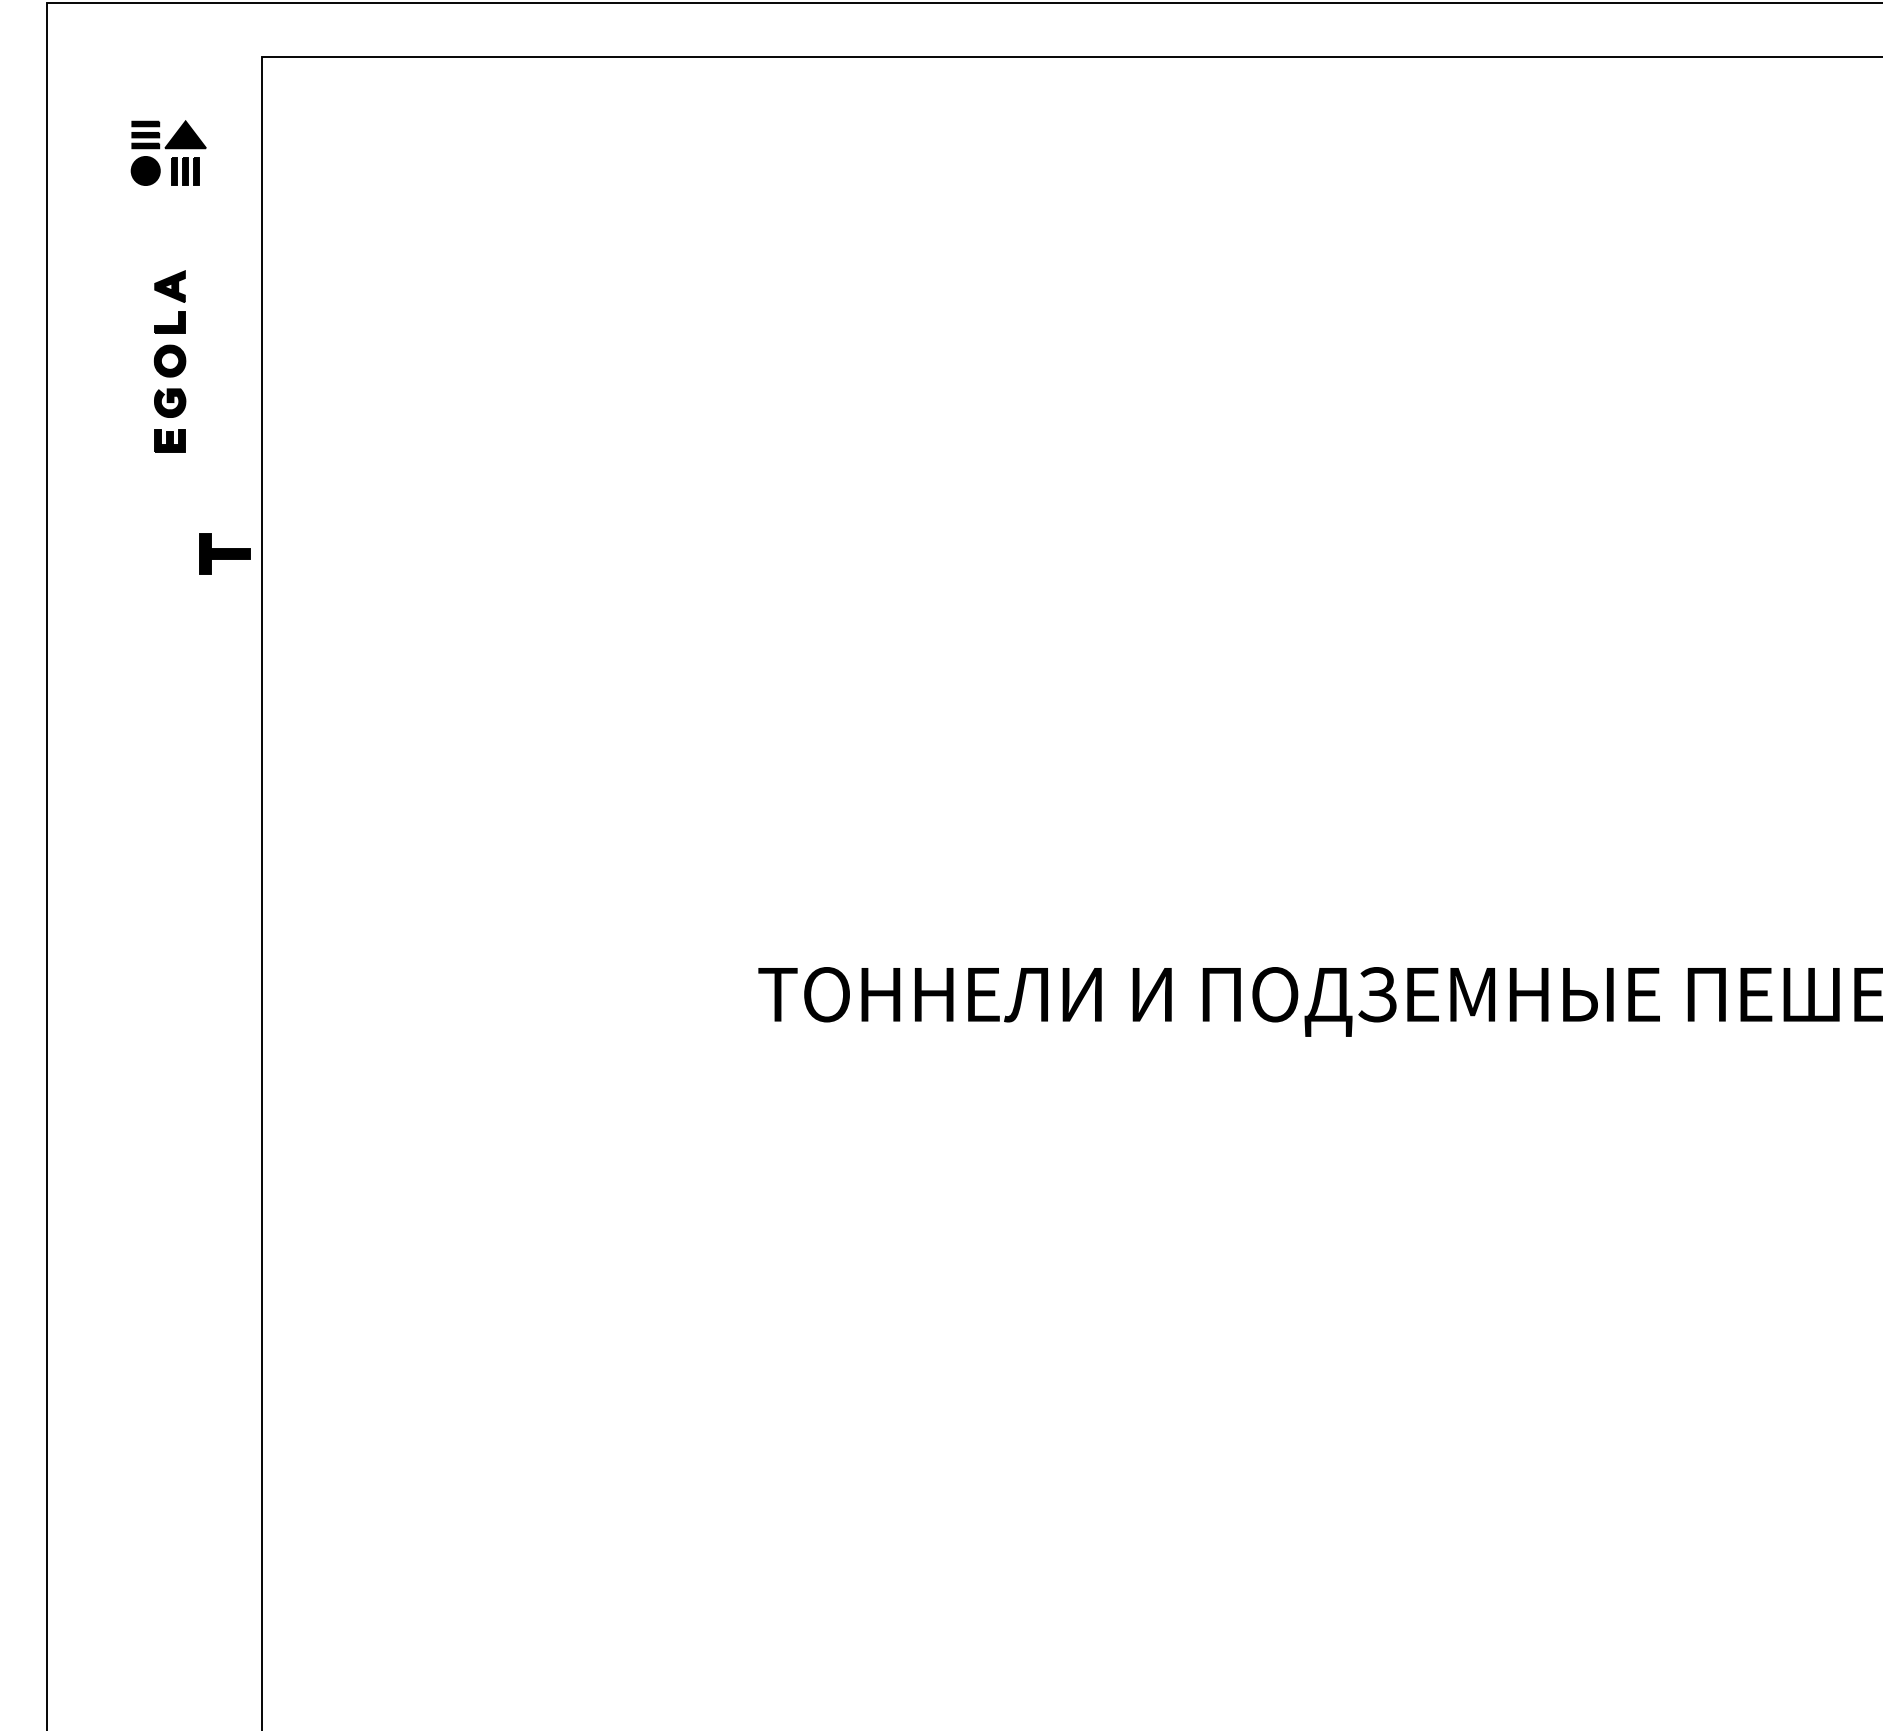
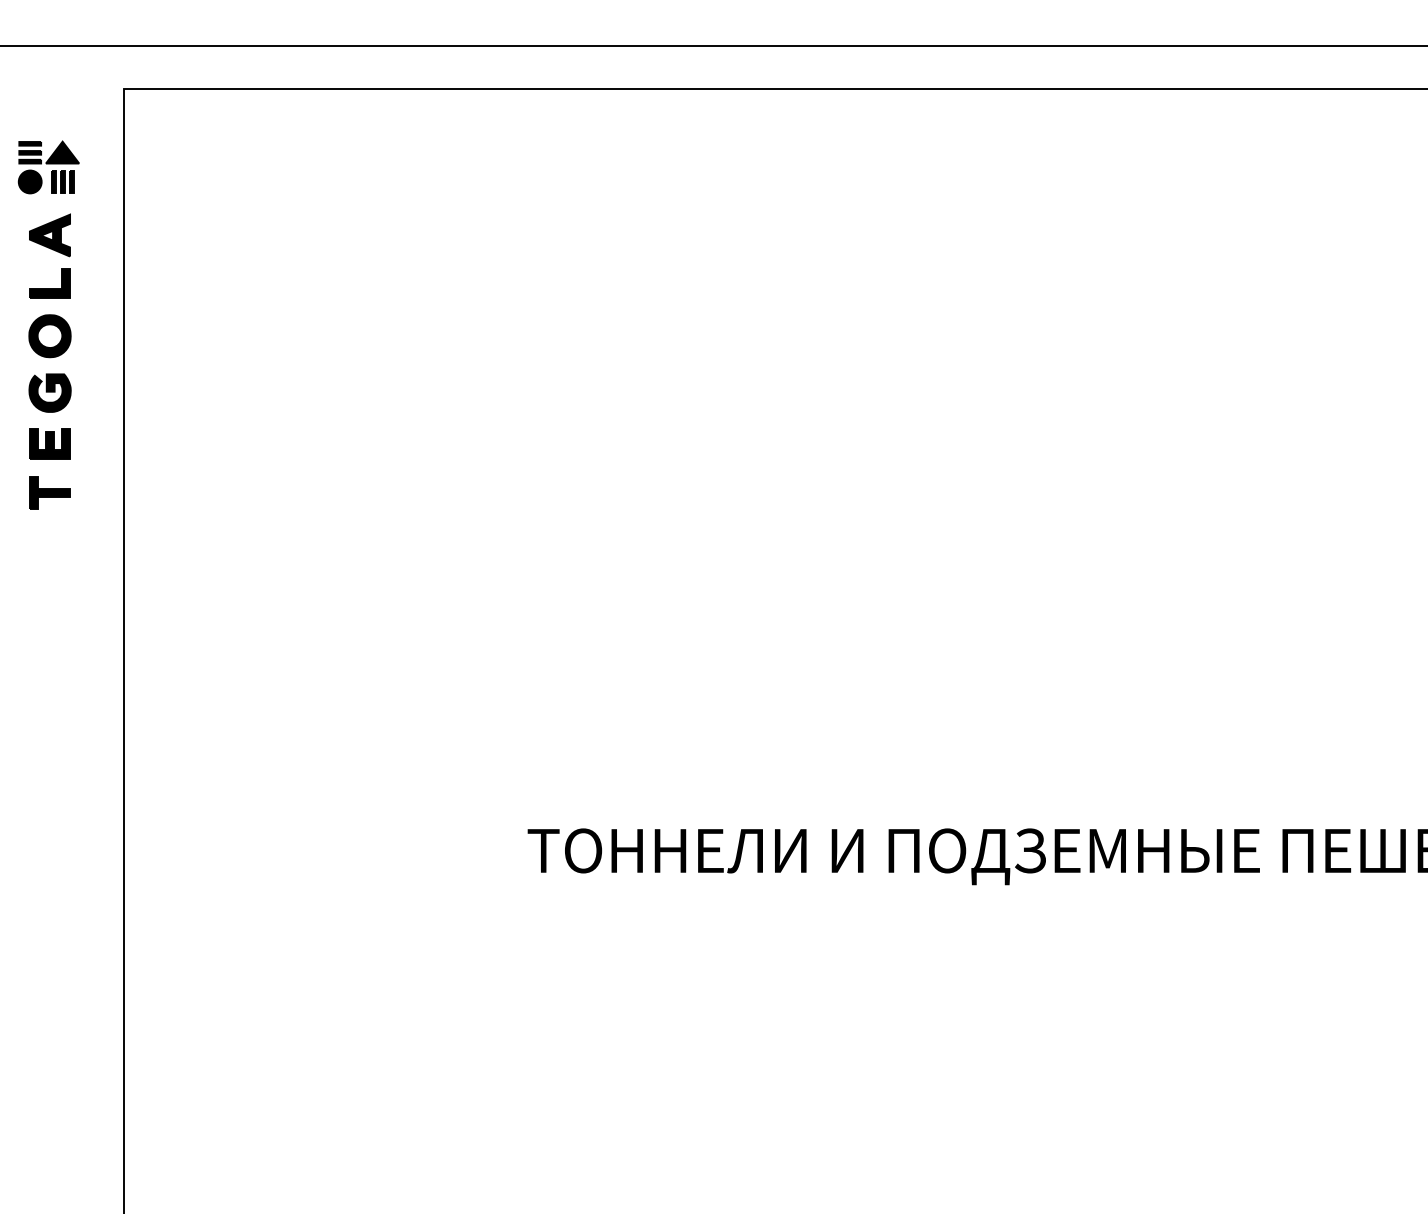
part: (169, 361) -> (49, 336), size x1.67
part: (224, 553) -> (49, 492), moved

